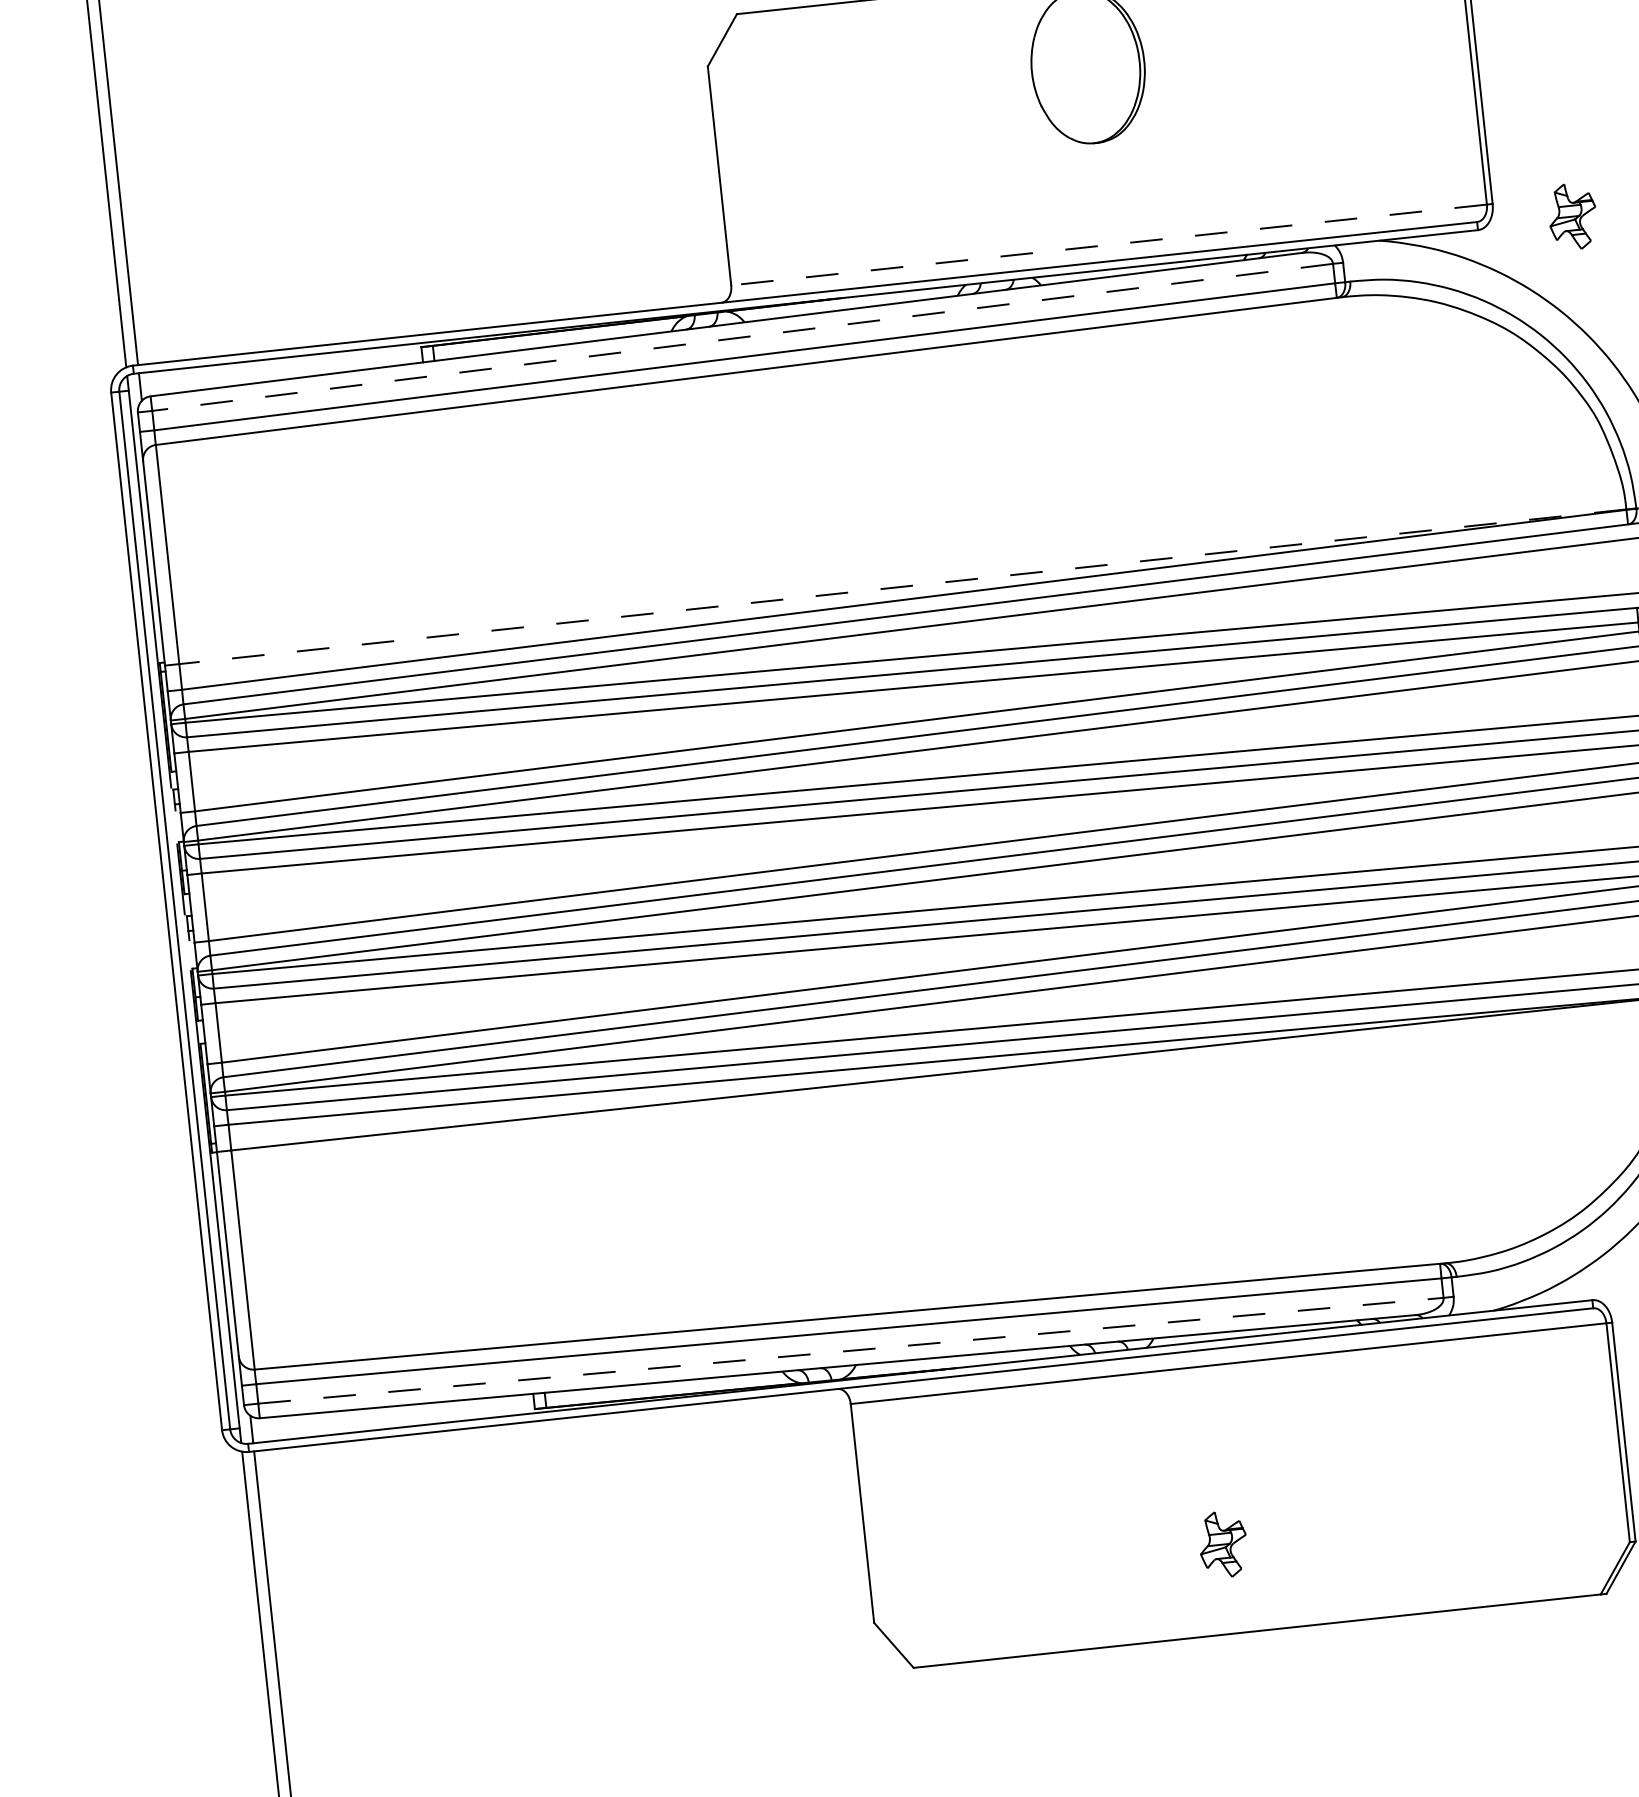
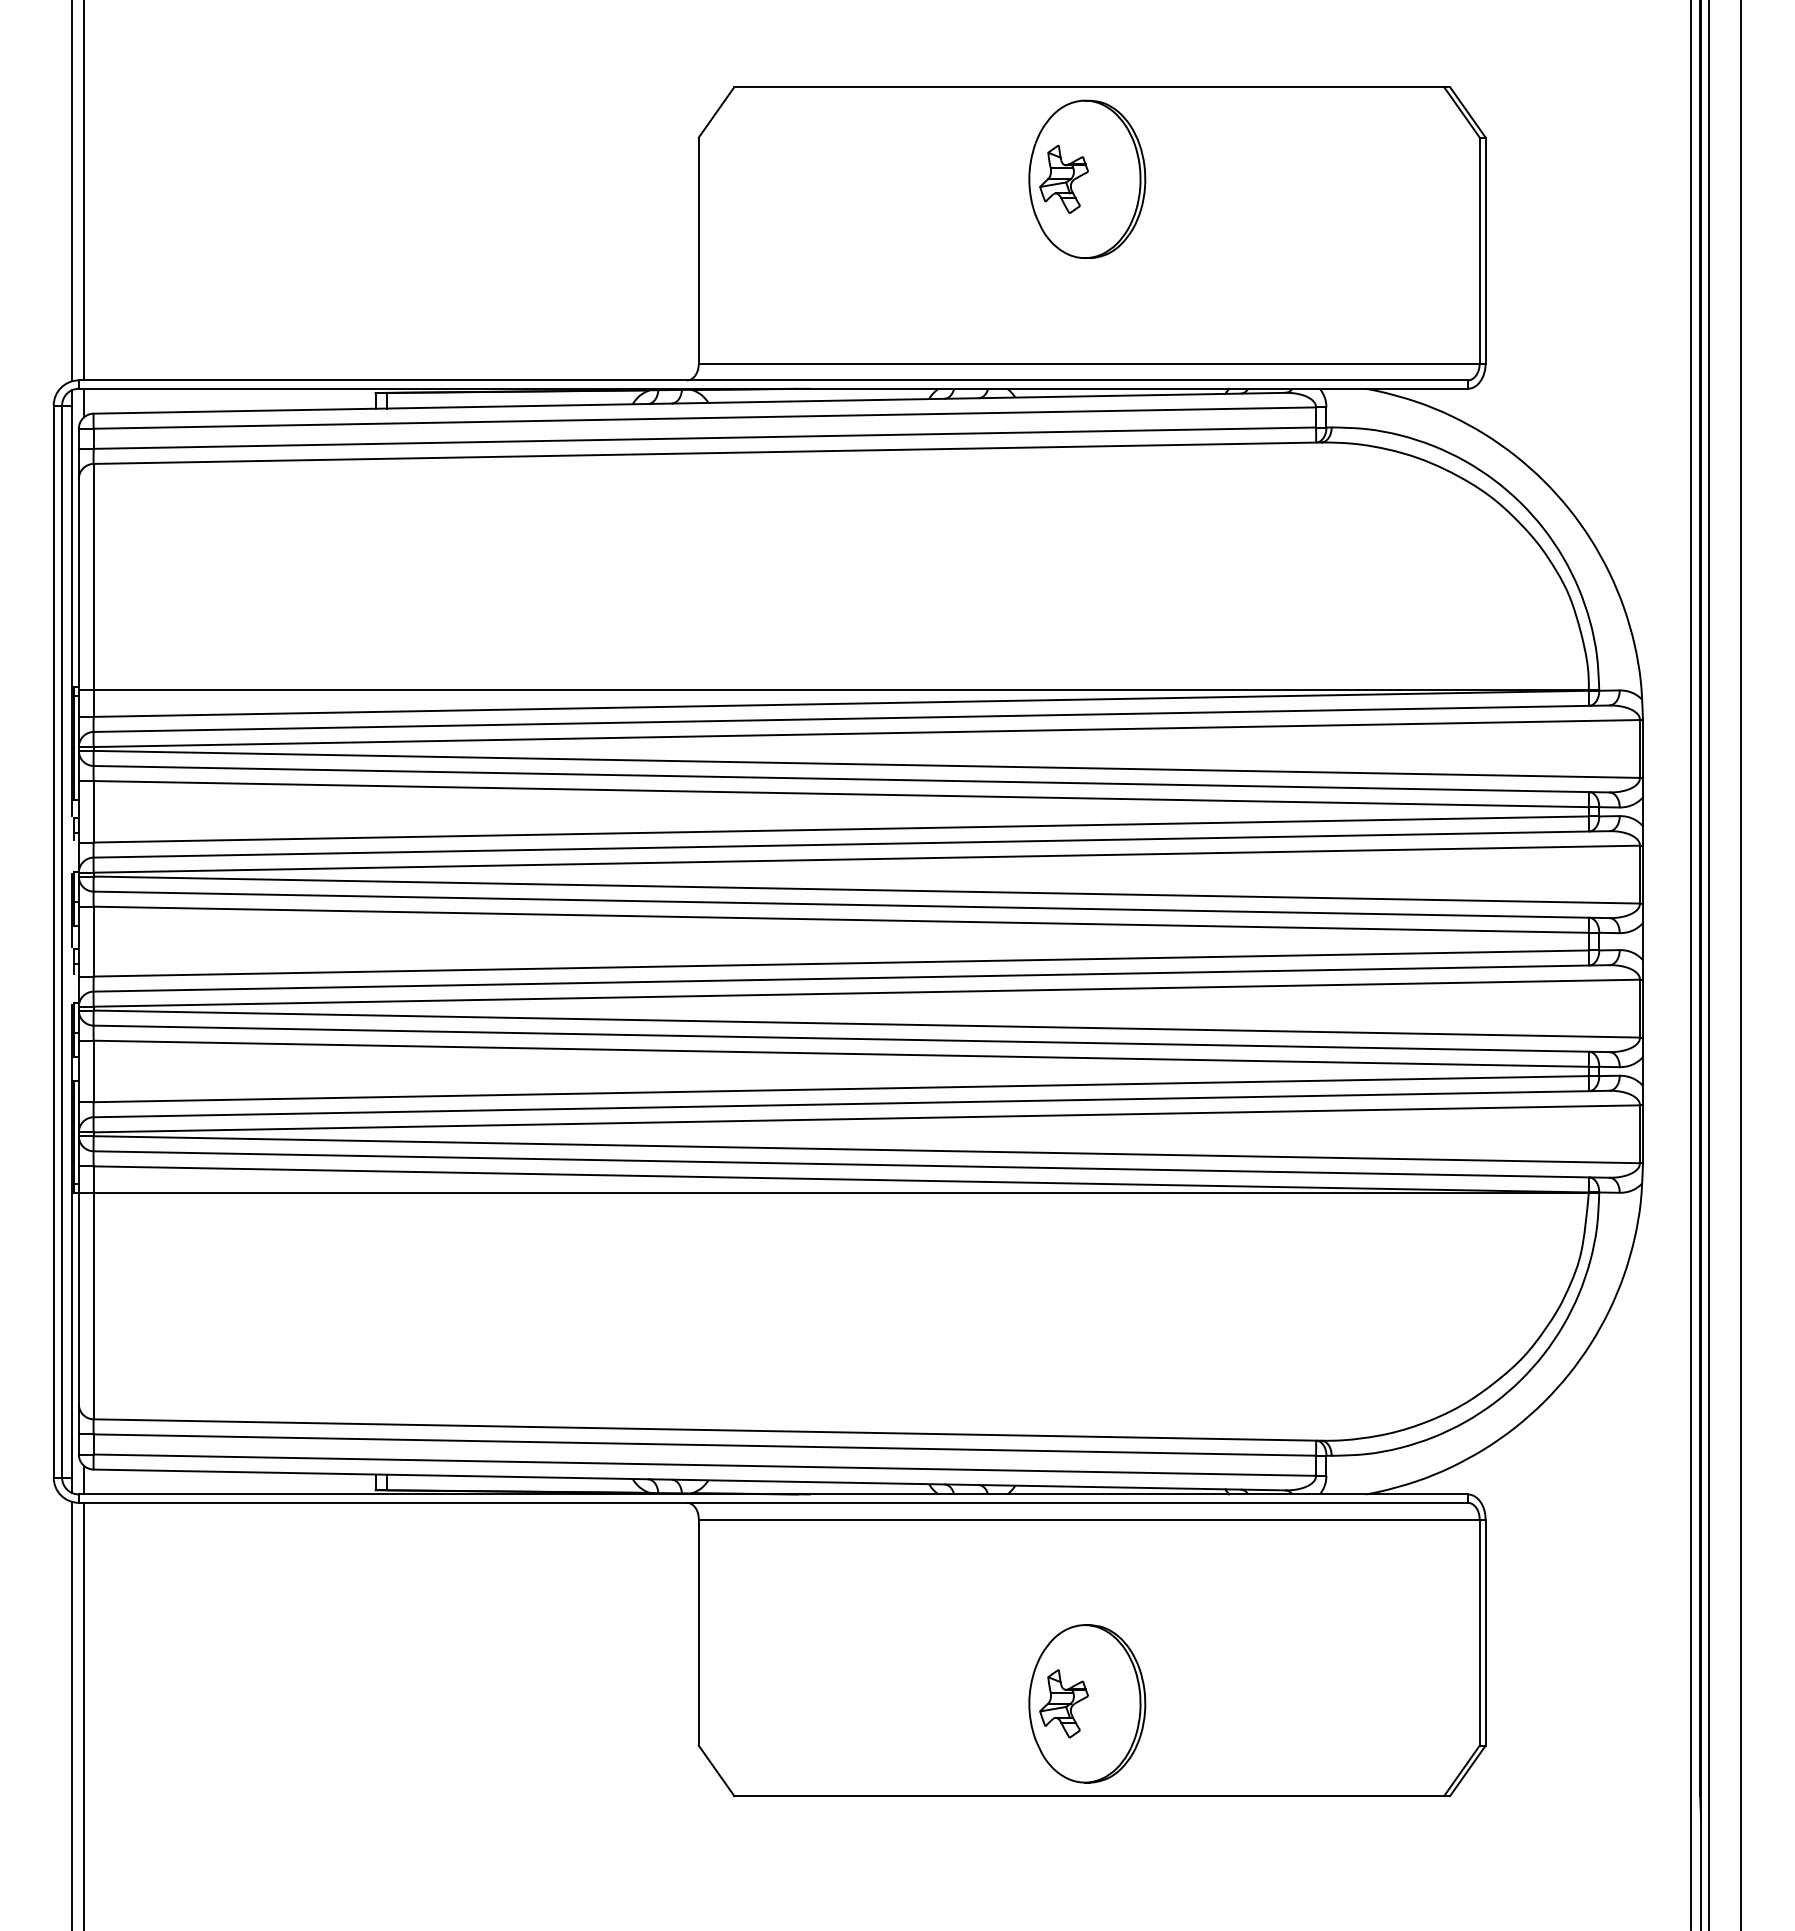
part: (1572, 215) -> (1063, 178), moved
line: (1108, 244) -> (1088, 363), dashed -> solid
line: (742, 337) -> (704, 418), dashed -> solid
line: (903, 586) -> (841, 690), dashed -> solid
line: (851, 1351) -> (705, 1465), dashed -> solid
part: (1245, 1541) -> (1087, 1703), added

